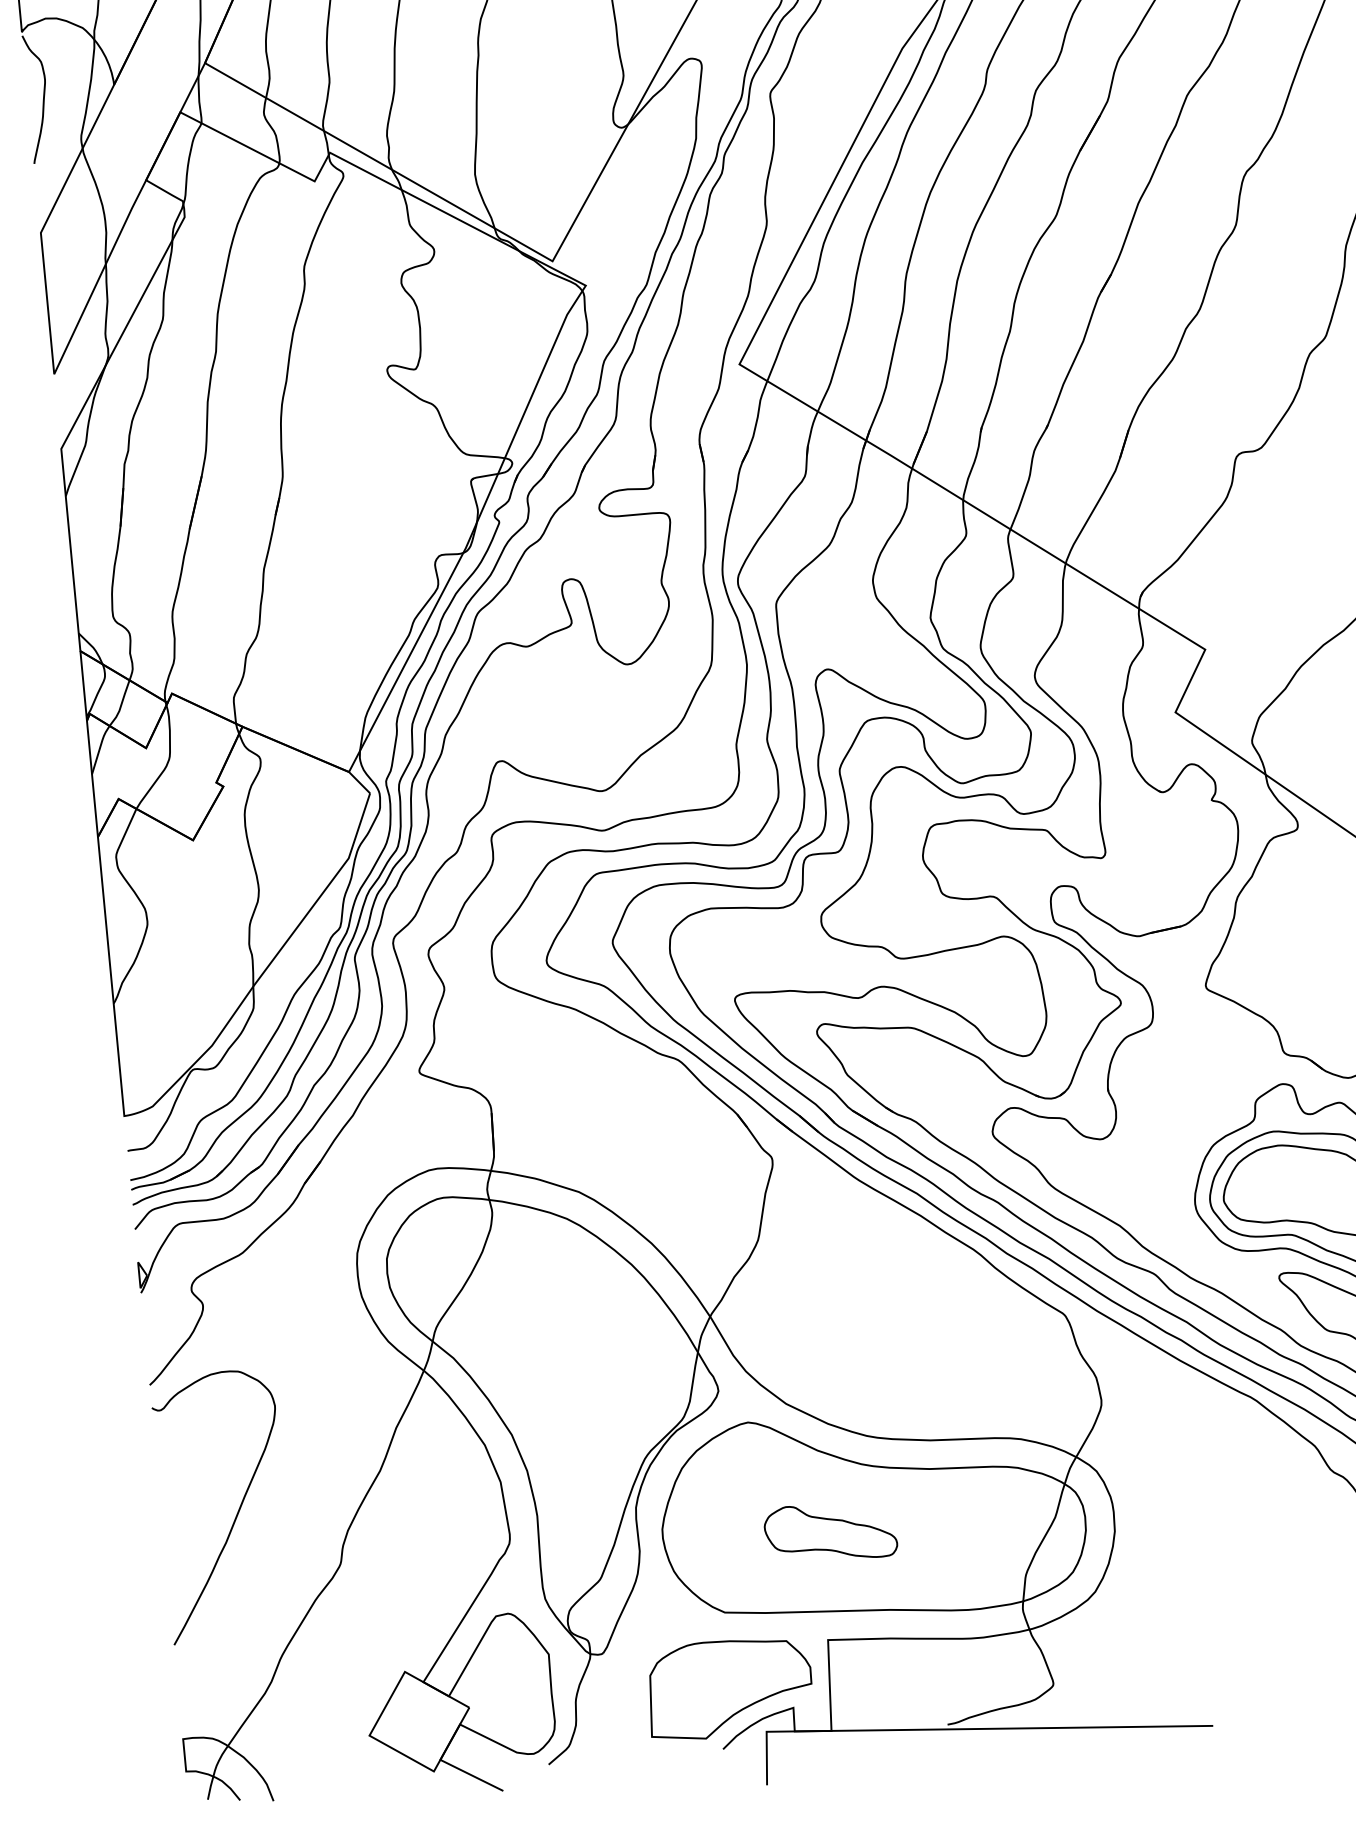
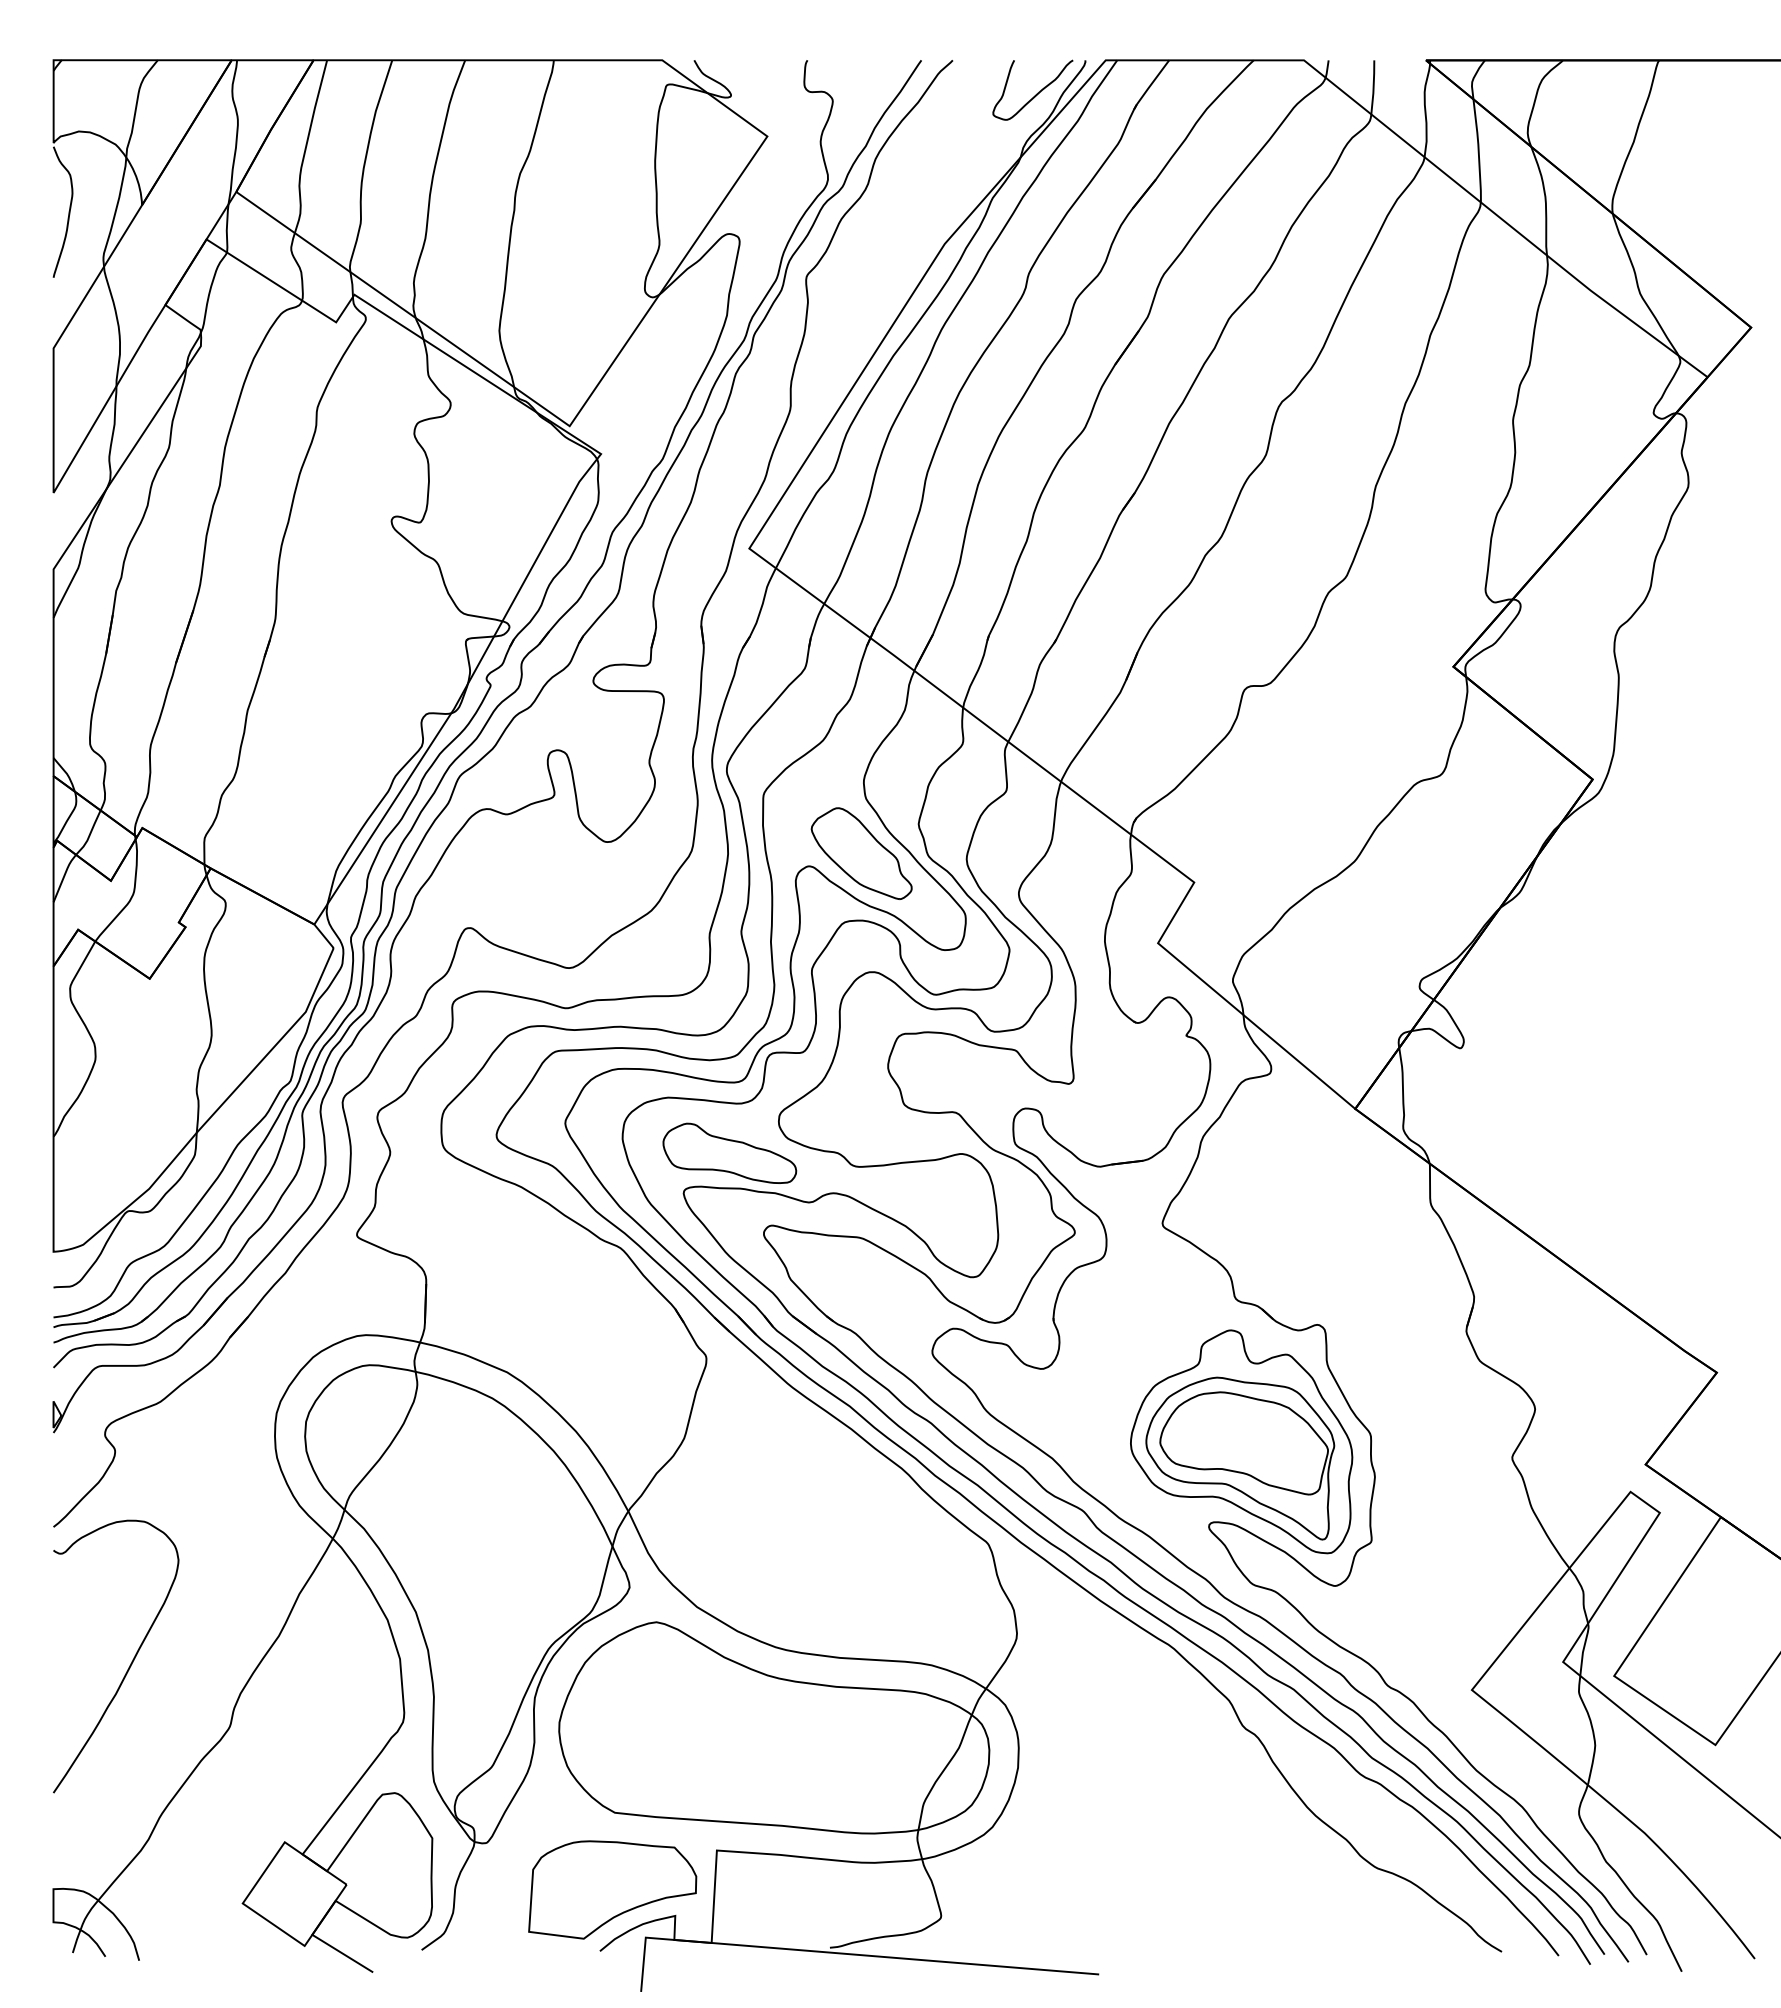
part: (877, 652) -> (861, 853), added
part: (830, 1531) -> (729, 1152), moved

